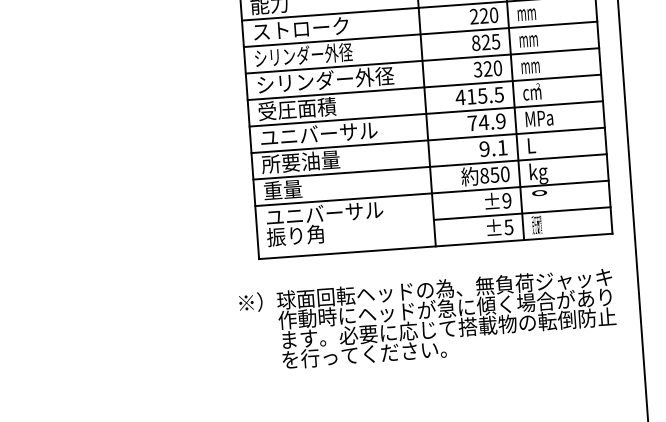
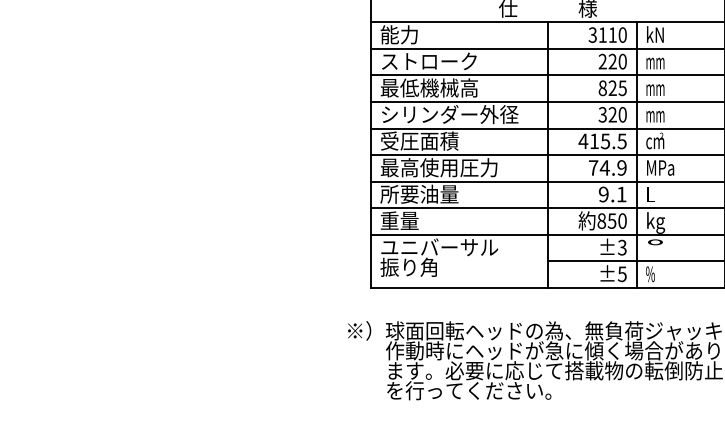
text: (303, 54) -> (429, 87), シリンダー外径 -> 最低機械高
text: (318, 133) -> (439, 167), ユニバーサル -> 最高使用圧力
text: (506, 200) -> (621, 247), ±9 -> ±3
text: (536, 224) -> (650, 273), 受圧面積 -> %%%

